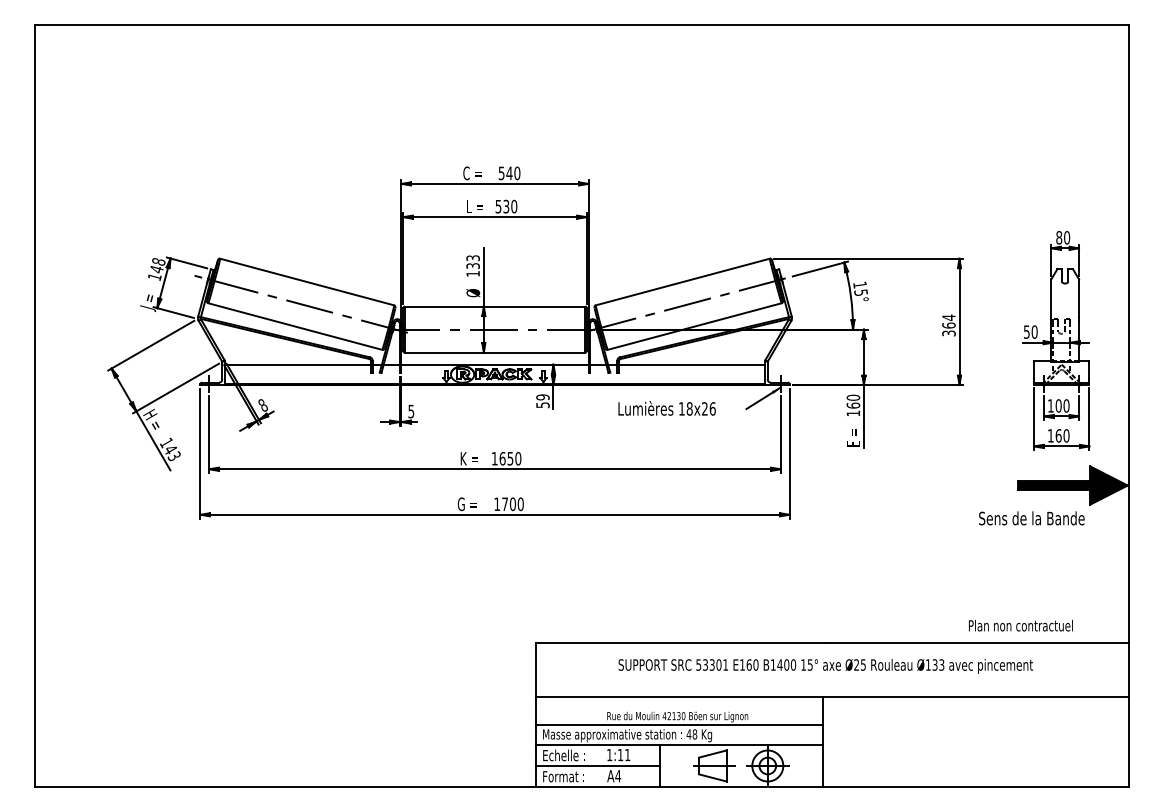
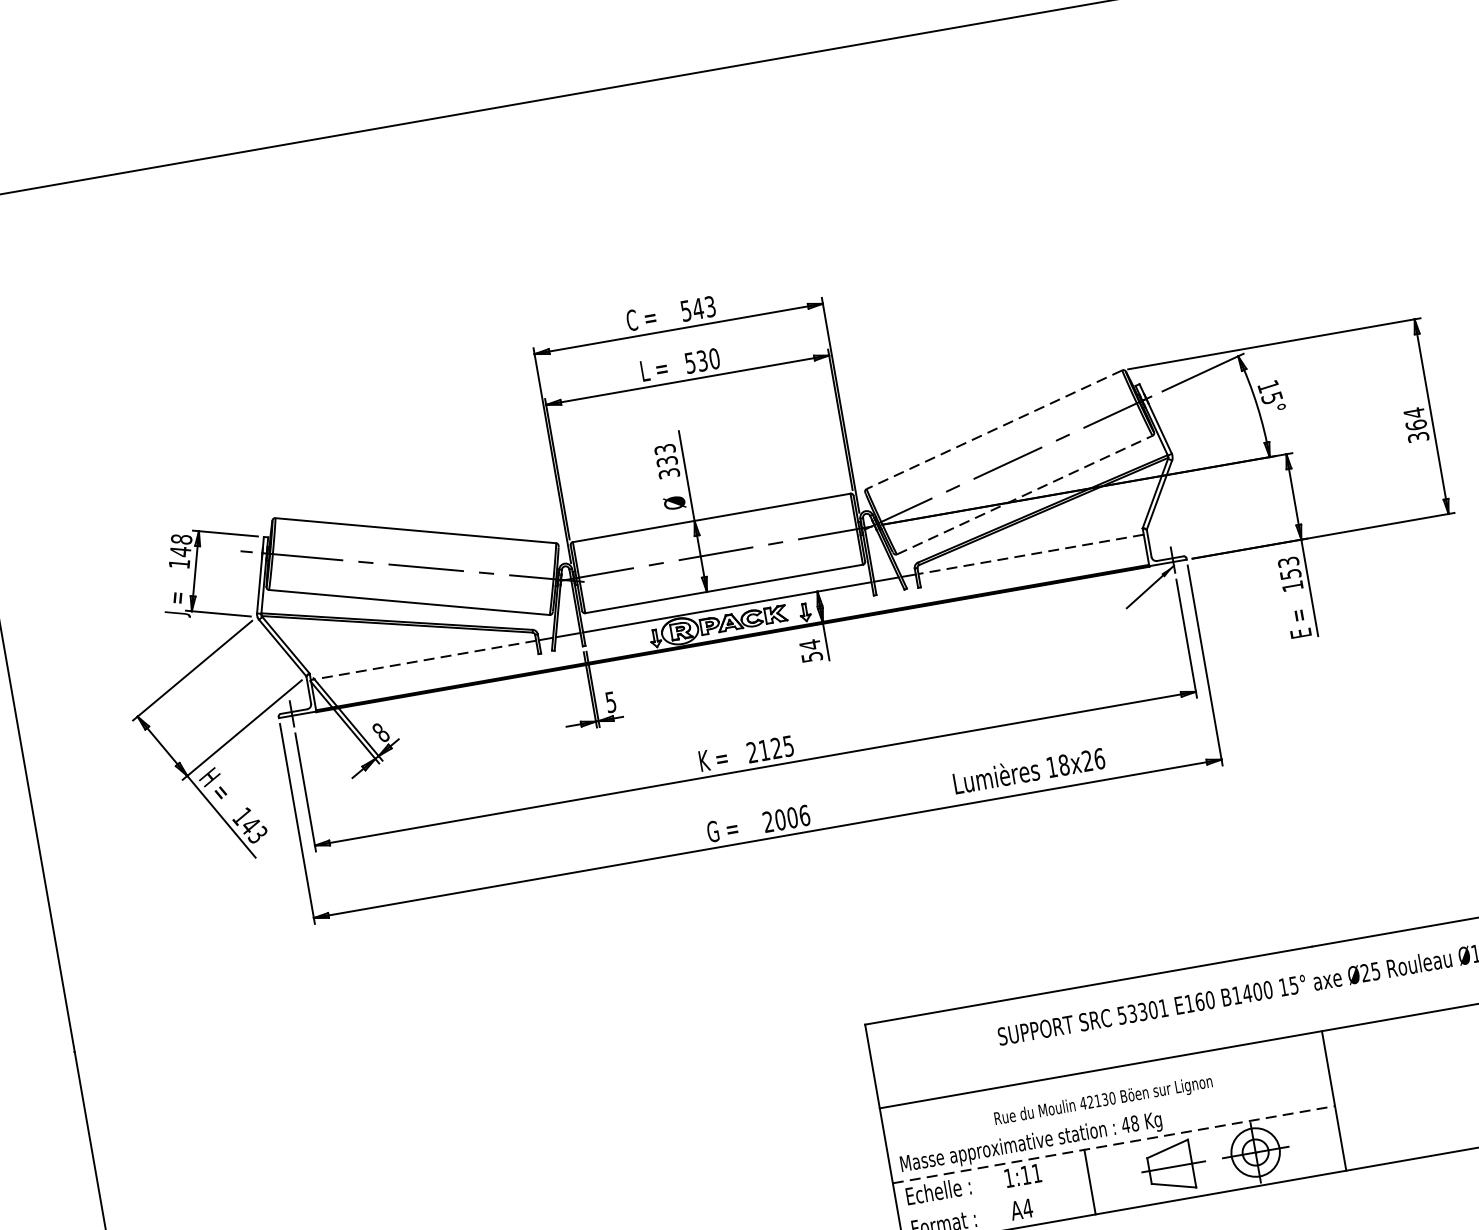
text: (517, 173) -> (710, 306), 540 -> 543
text: (472, 273) -> (668, 473), 133 -> 333
line: (682, 282) -> (994, 430), solid -> dashed
line: (695, 326) -> (1026, 494), solid -> dashed
line: (297, 364) -> (422, 660), solid -> dashed
line: (691, 364) -> (1030, 554), solid -> dashed
text: (542, 397) -> (809, 645), 59 -> 54
text: (853, 401) -> (1289, 567), 160 -> 153
text: (666, 408) -> (1028, 770), moved
text: (506, 458) -> (770, 748), 1650 -> 2125
text: (508, 504) -> (785, 819), 1700 -> 2006
line: (678, 724) -> (1106, 1112), removed
line: (679, 745) -> (1114, 1144), solid -> dashed
line: (597, 766) -> (993, 1199), removed

